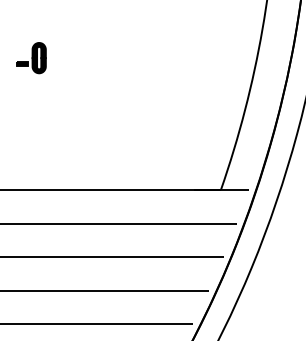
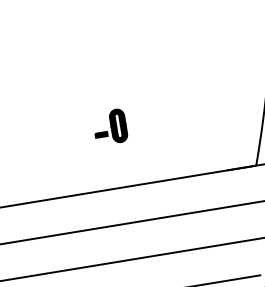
part: (31, 58) -> (110, 127), moved

